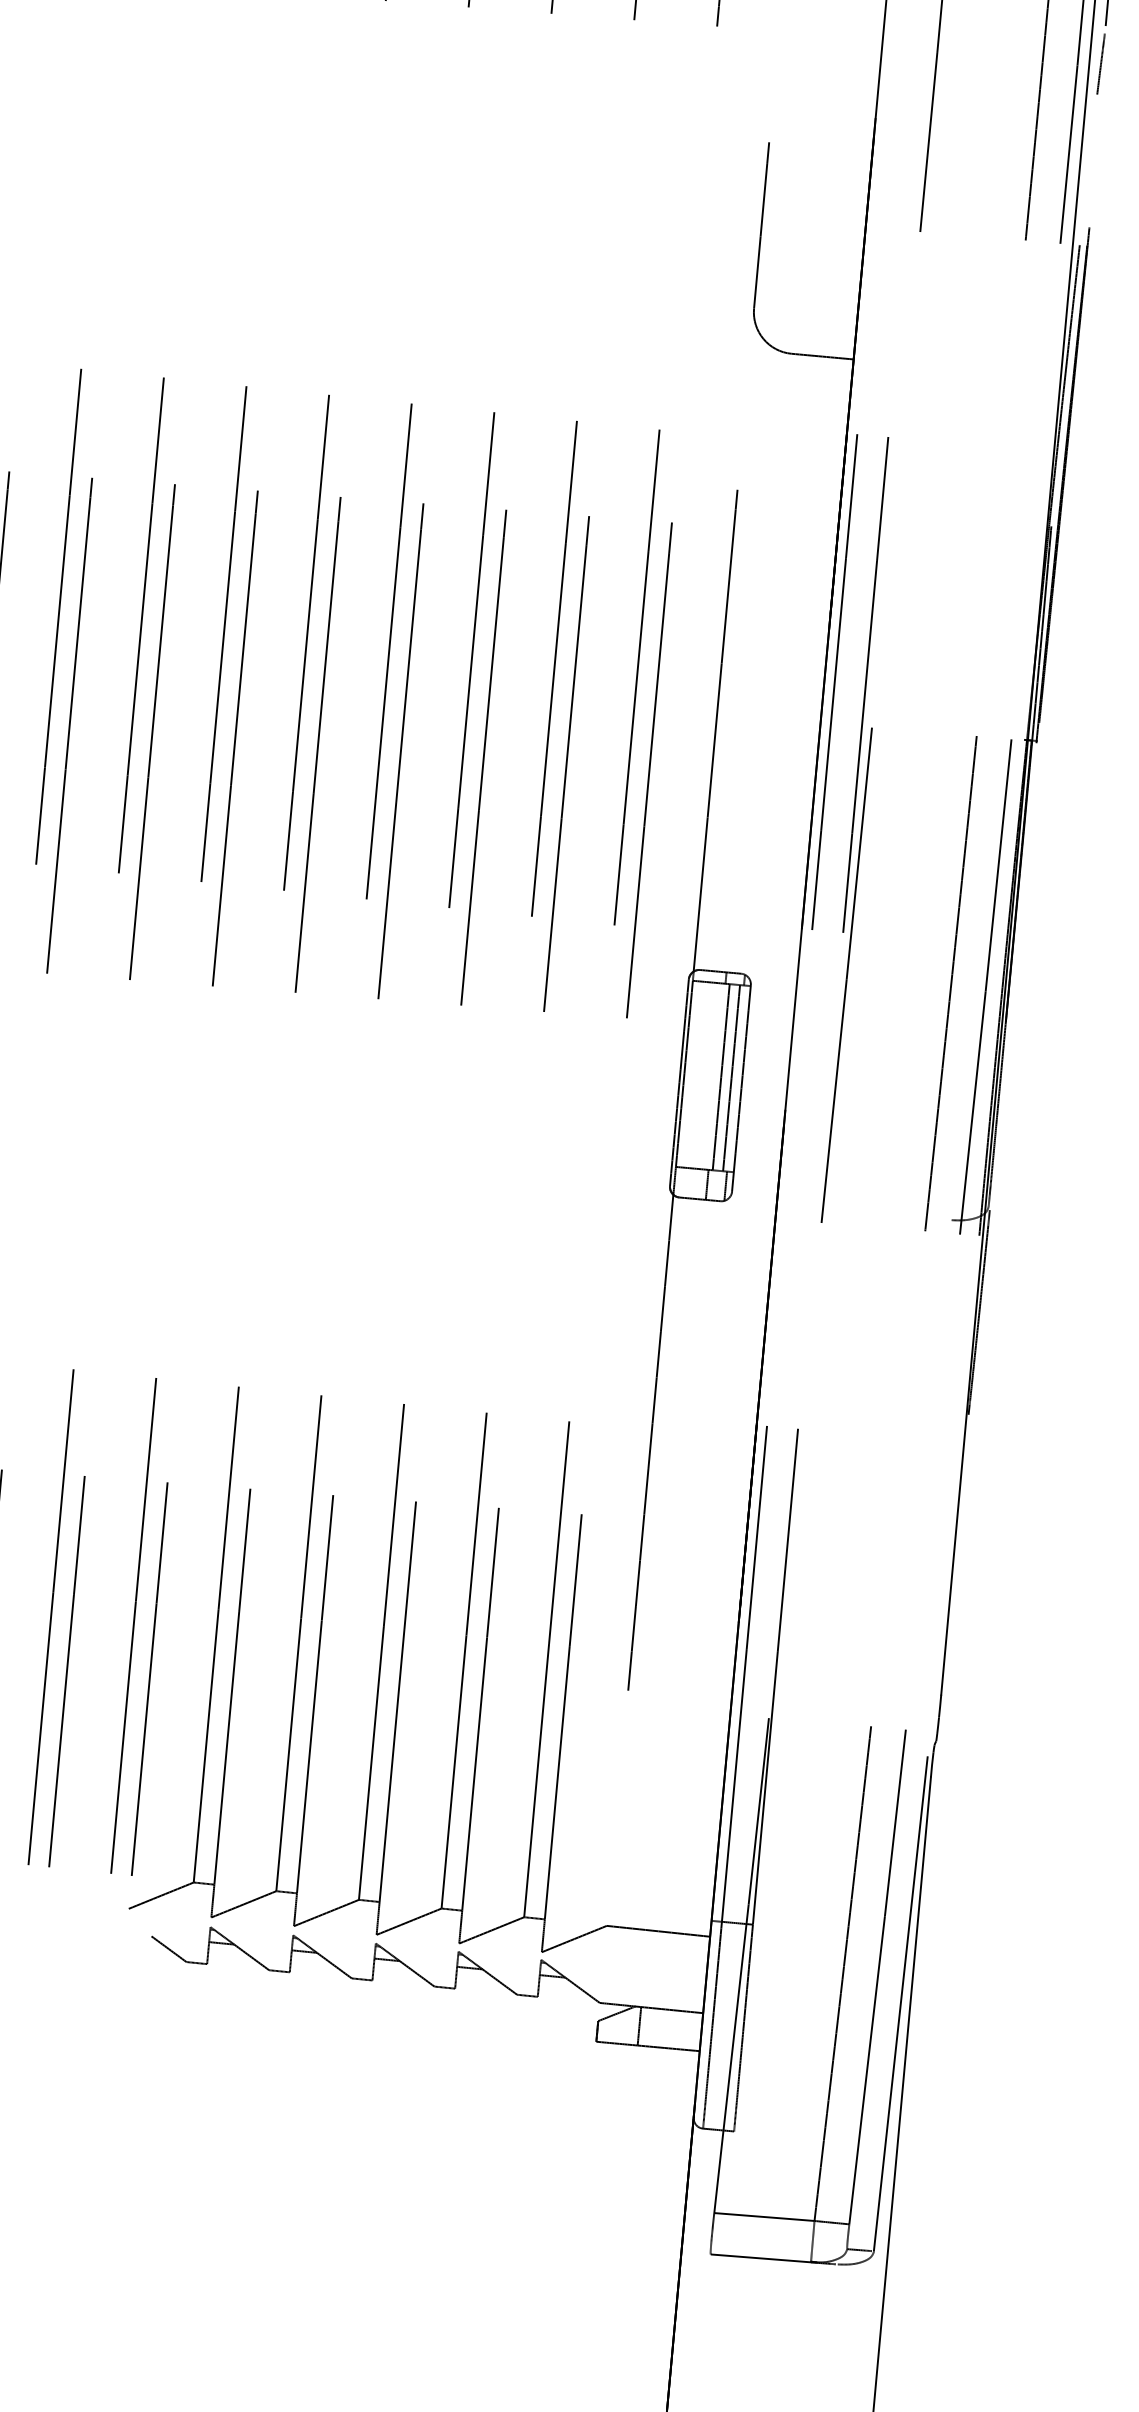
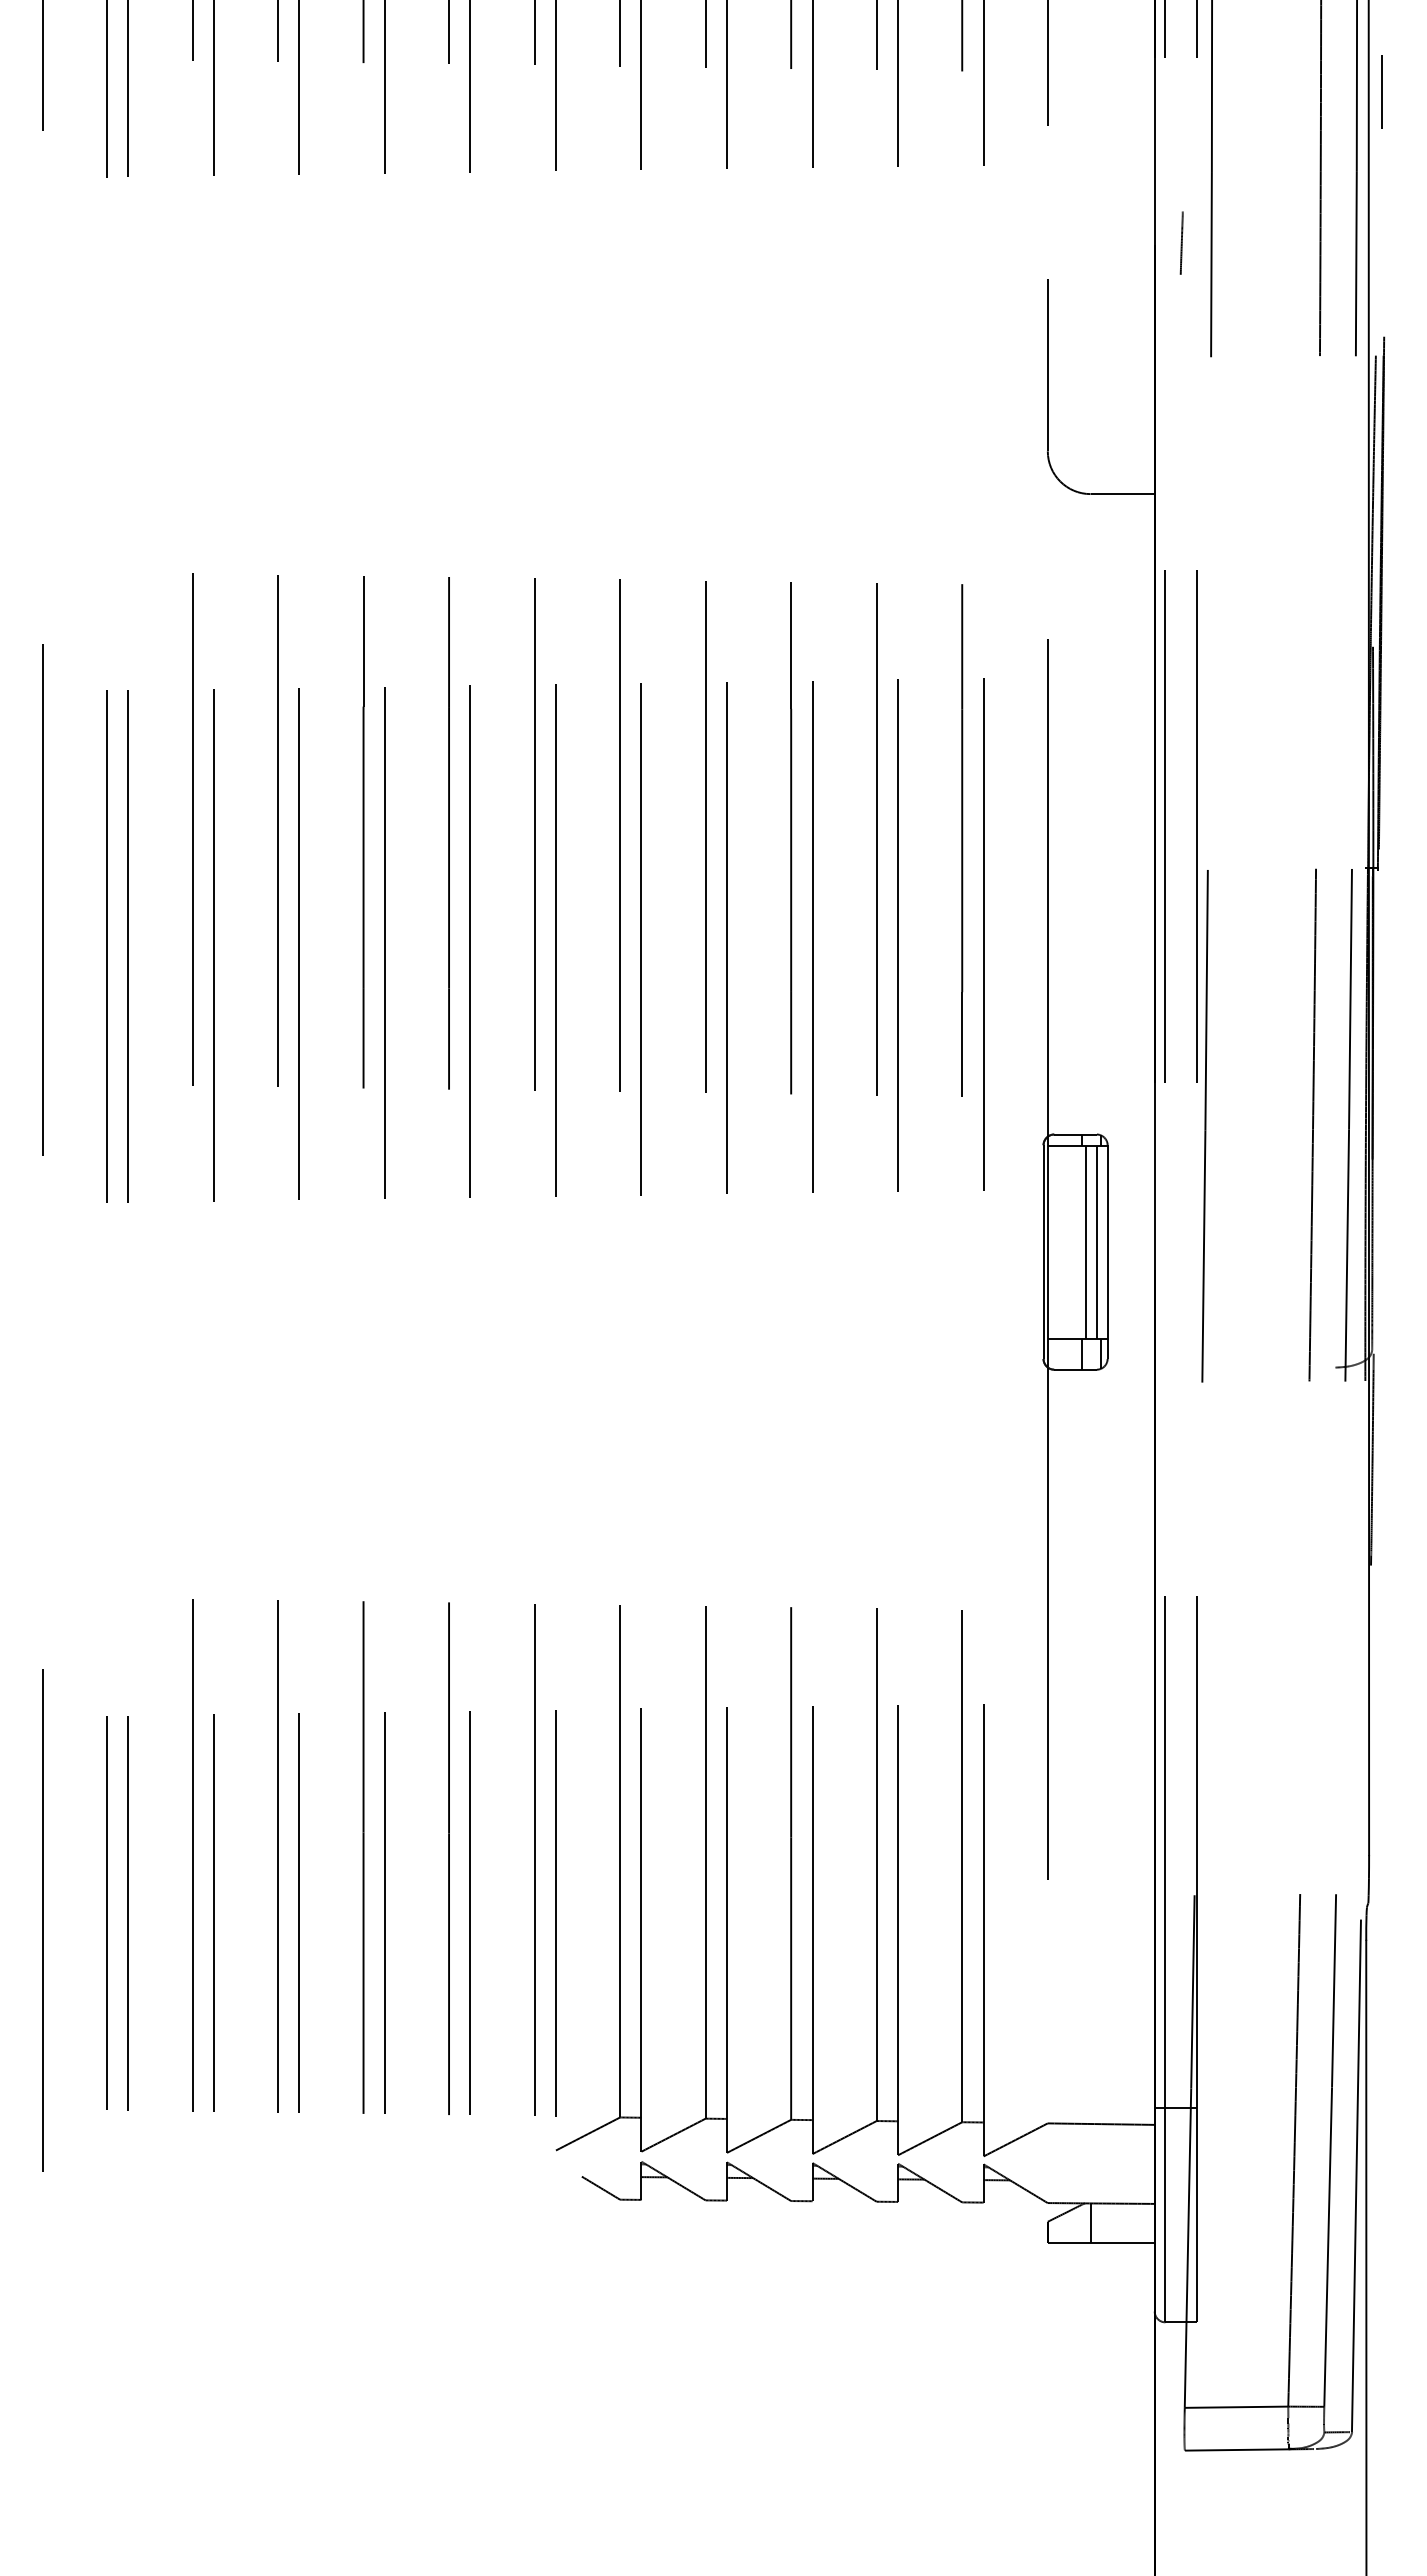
line: (1100, 63) -> (1181, 242), moved

